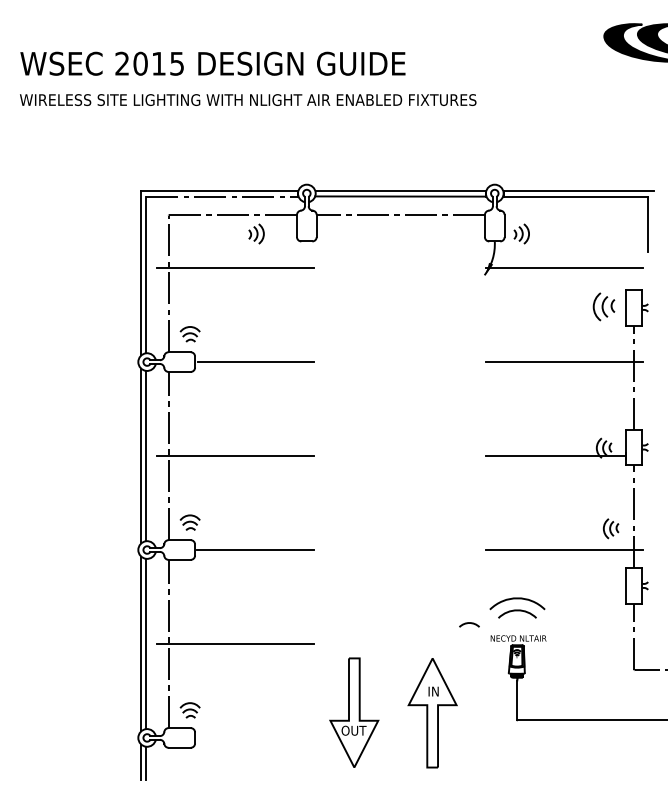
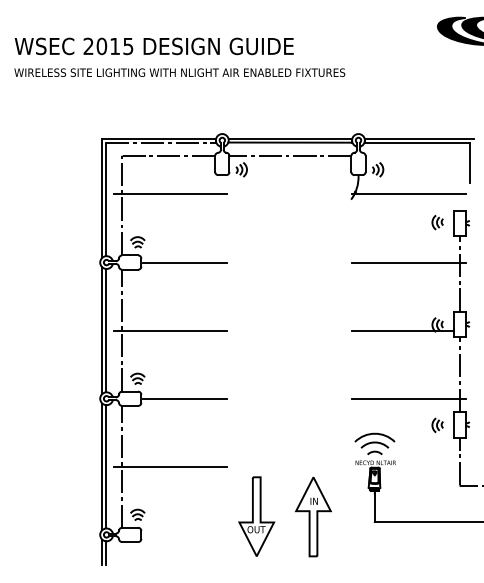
part: (256, 233) -> (241, 169), moved
part: (604, 306) -> (438, 222), size x0.71
part: (610, 528) -> (437, 425), moved
arc: (469, 623) -> (374, 451), moved

